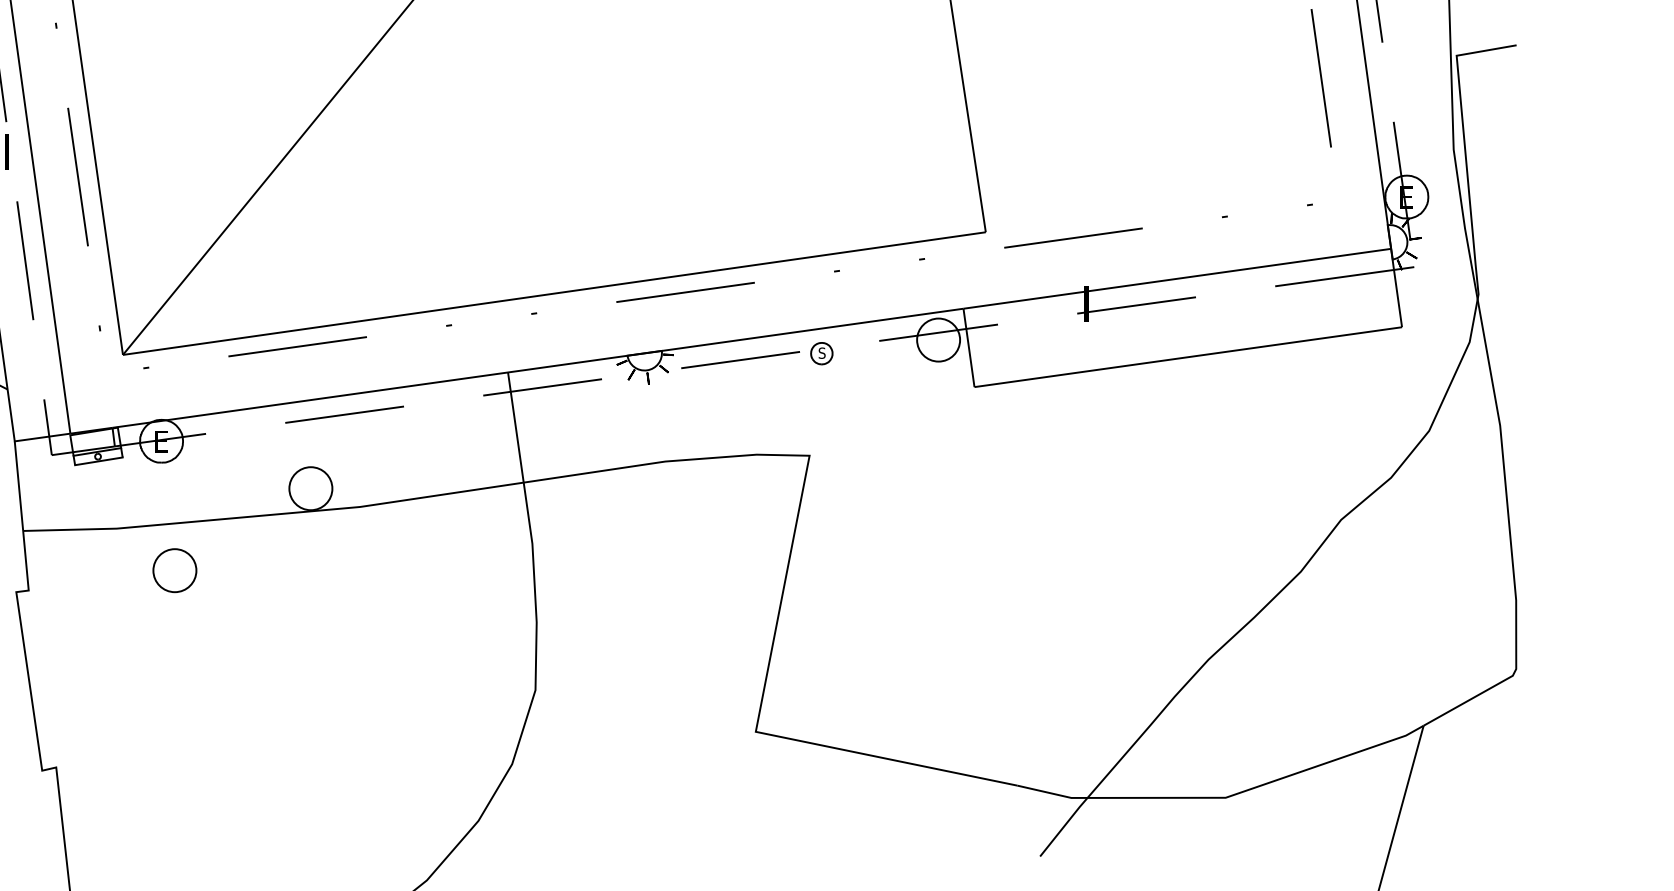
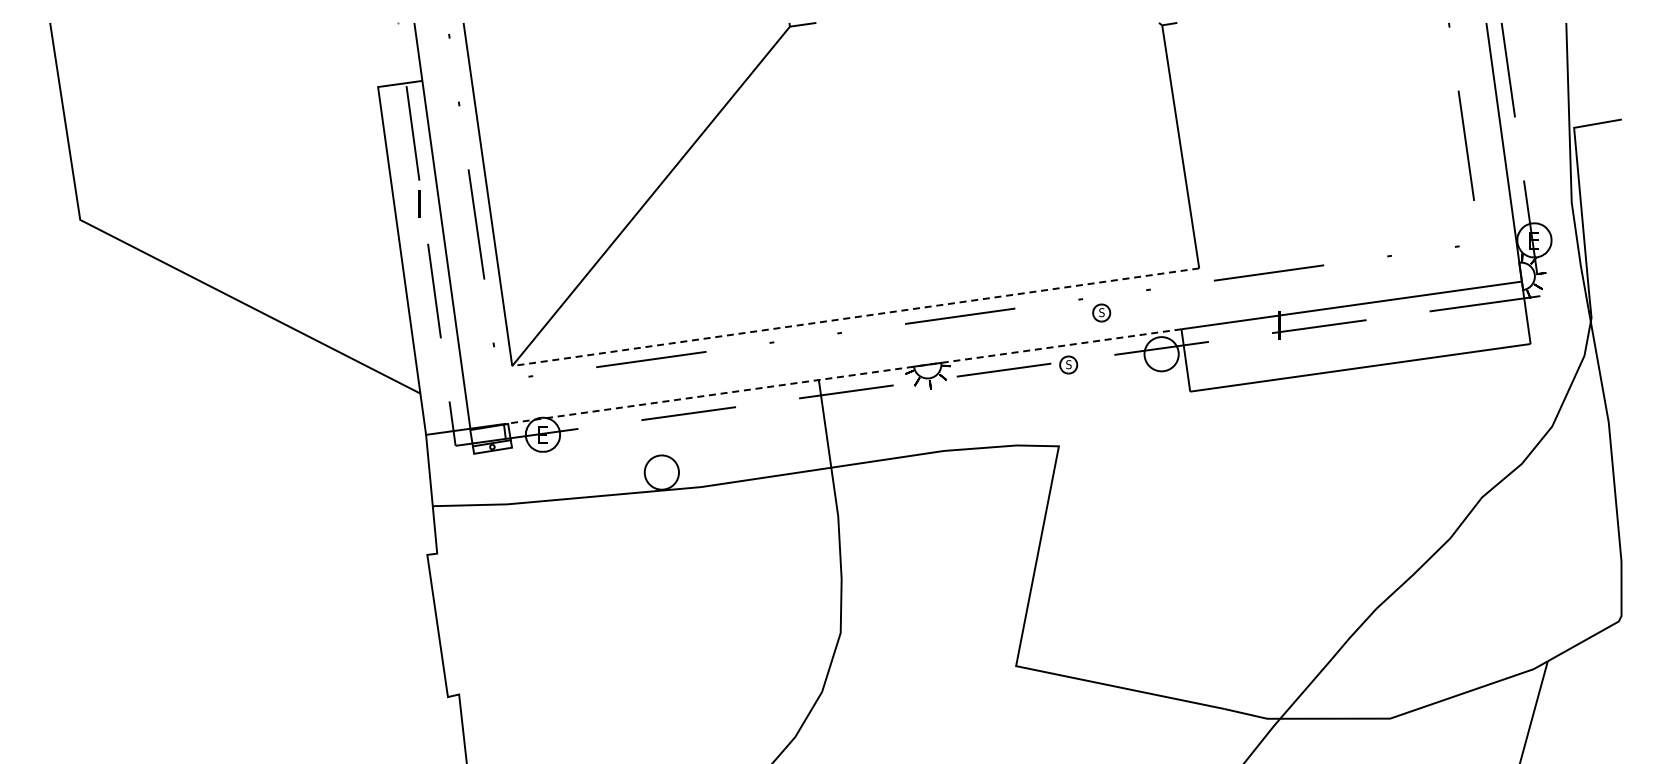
part: (863, 287) -> (1101, 312), added
line: (554, 293) -> (855, 317), solid -> dashed
line: (537, 368) -> (842, 376), solid -> dashed
part: (174, 570) -> (553, 537), removed

